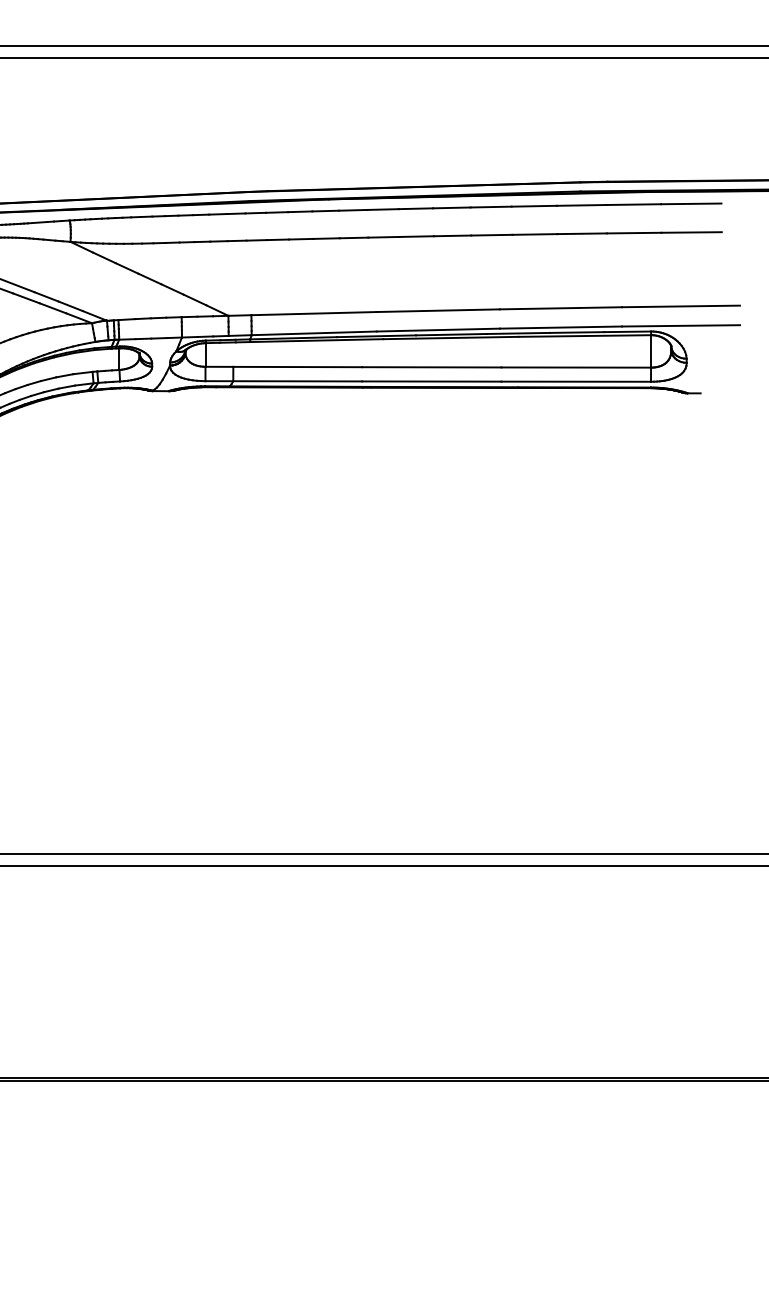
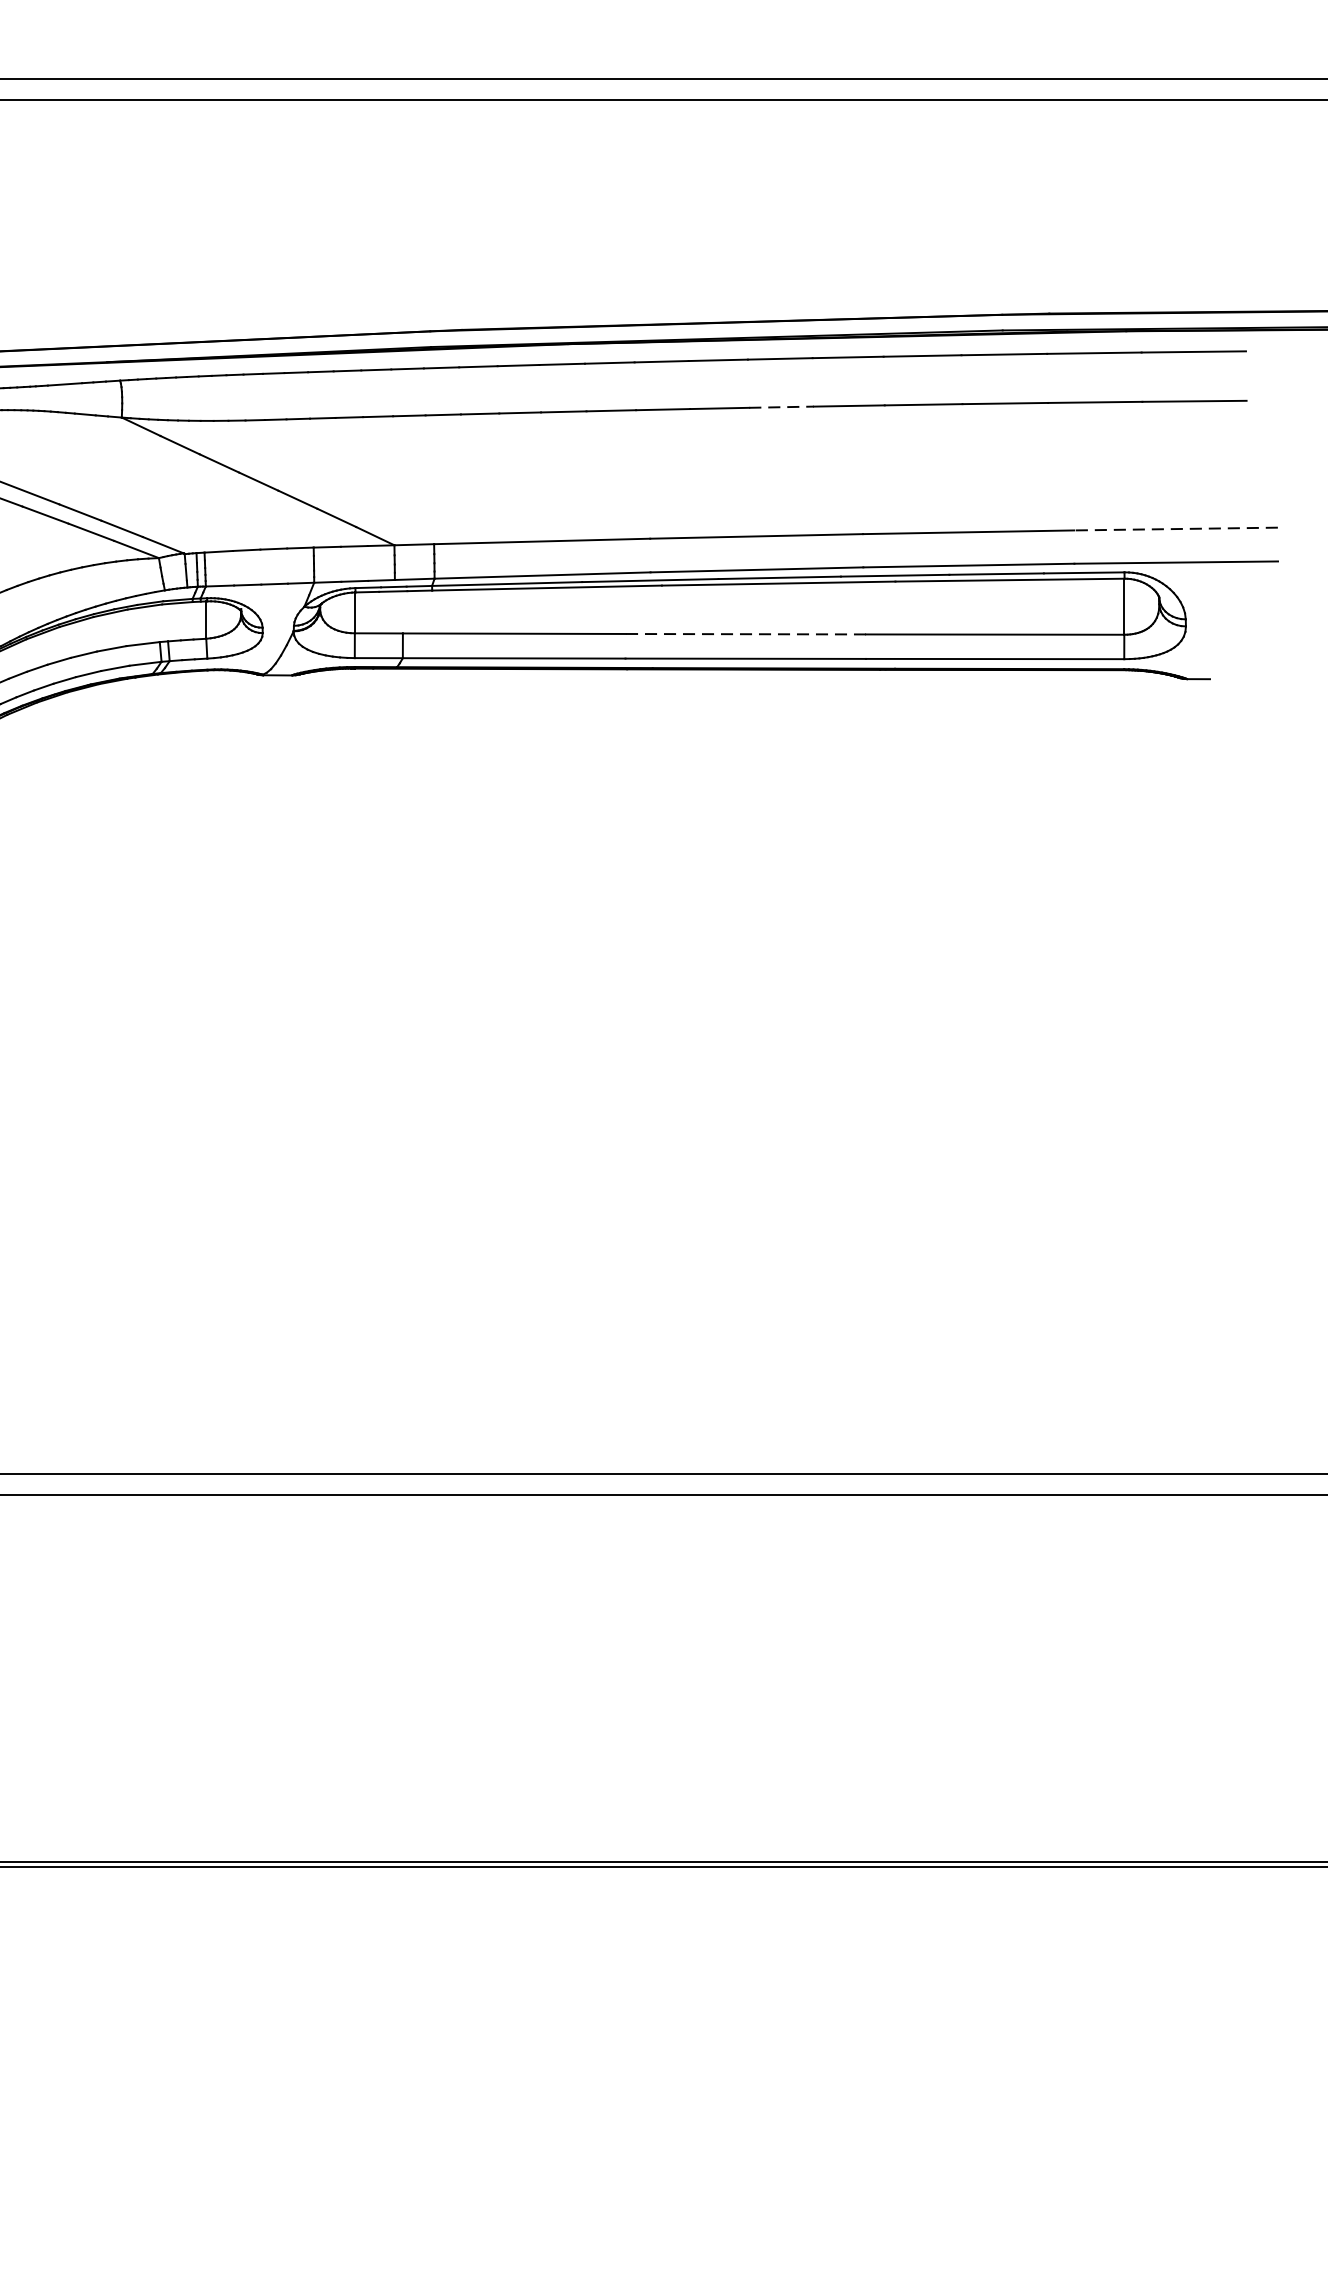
line: (452, 235) -> (781, 406), solid -> dashed
line: (680, 306) -> (1175, 529), solid -> dashed
line: (431, 367) -> (745, 634), solid -> dashed

